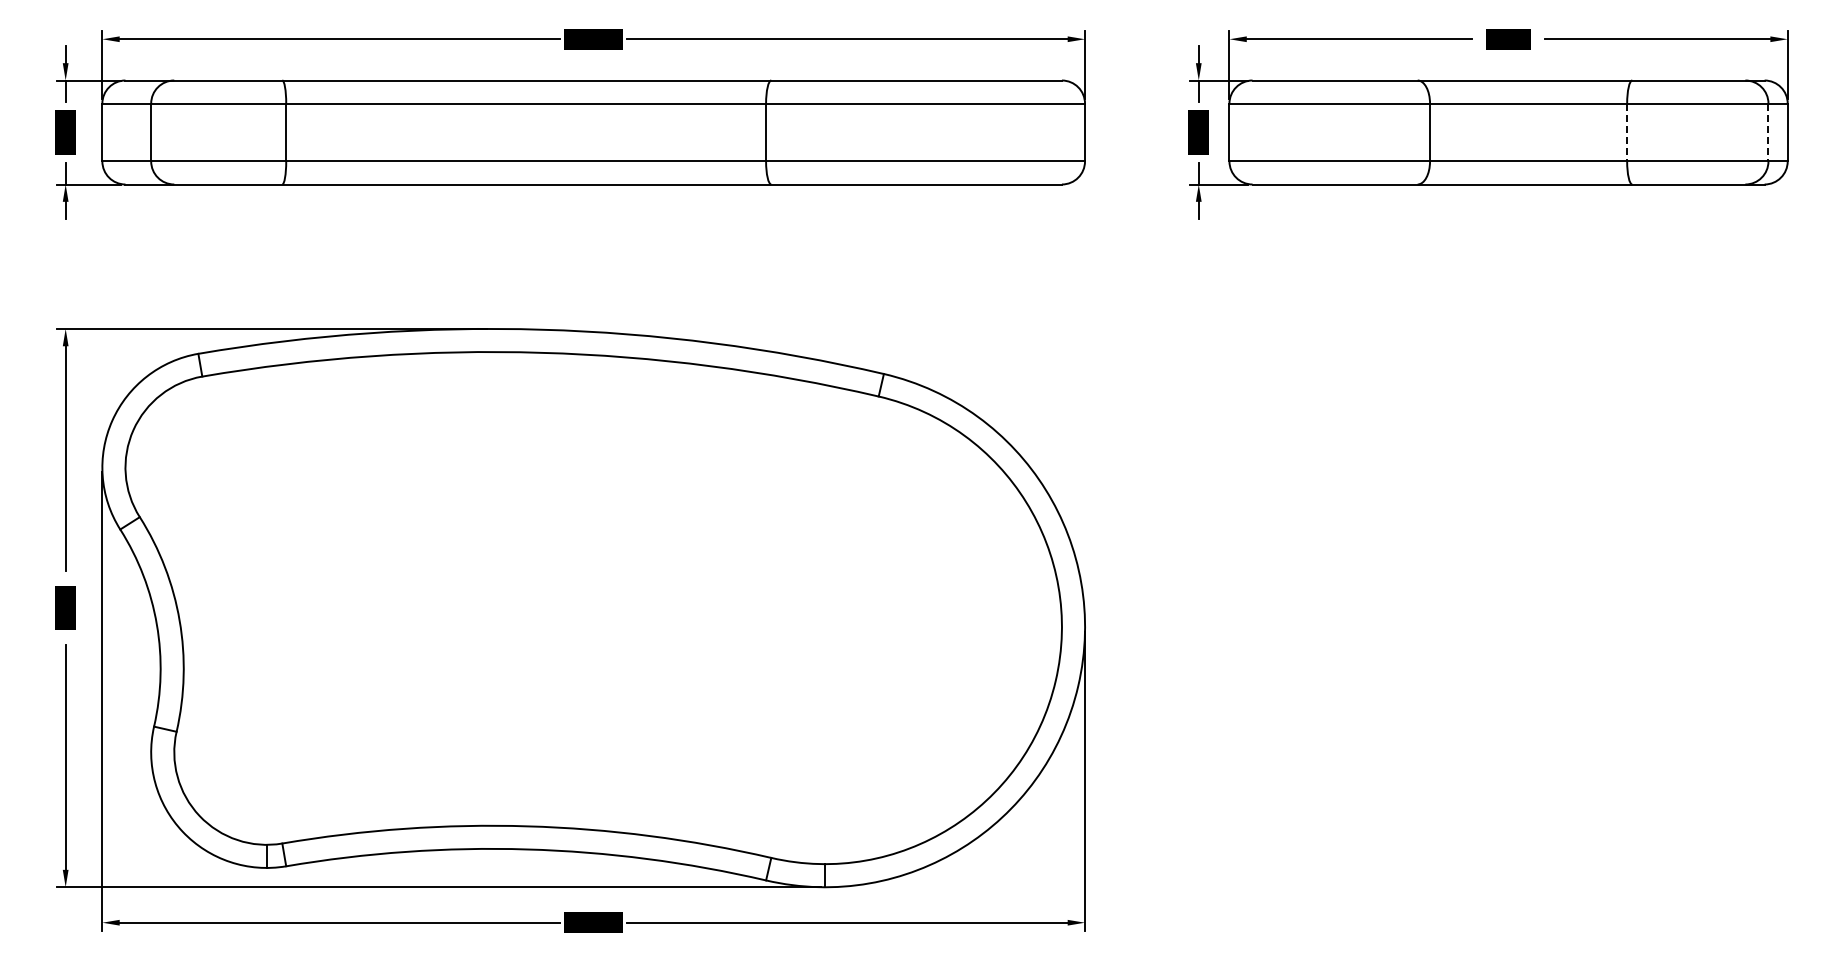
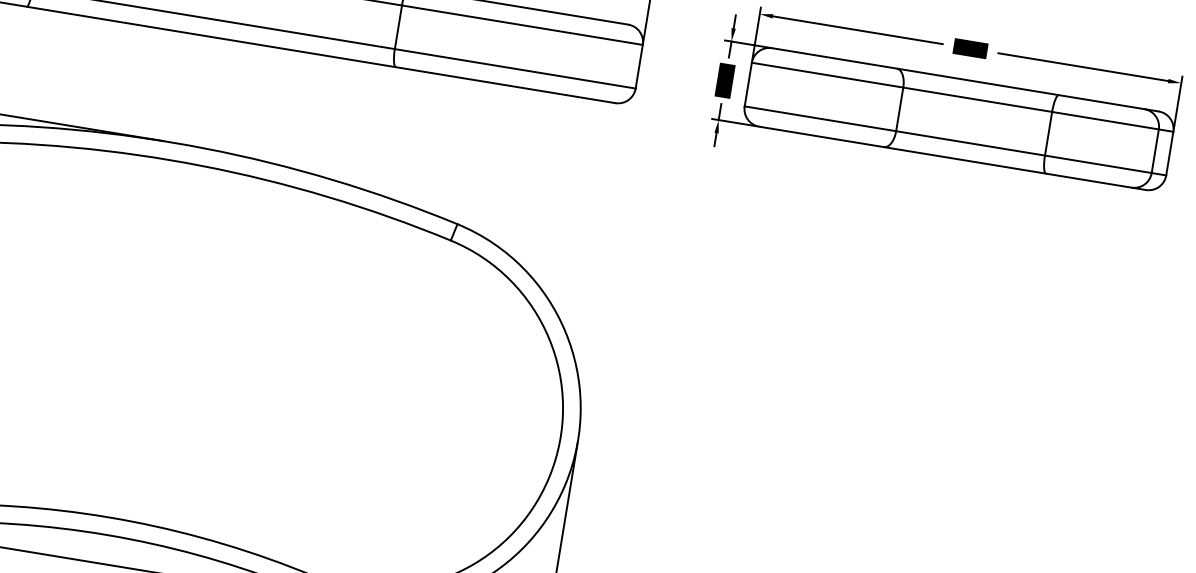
line: (1627, 132) -> (1048, 133), dashed -> solid
line: (1768, 132) -> (1155, 151), dashed -> solid

